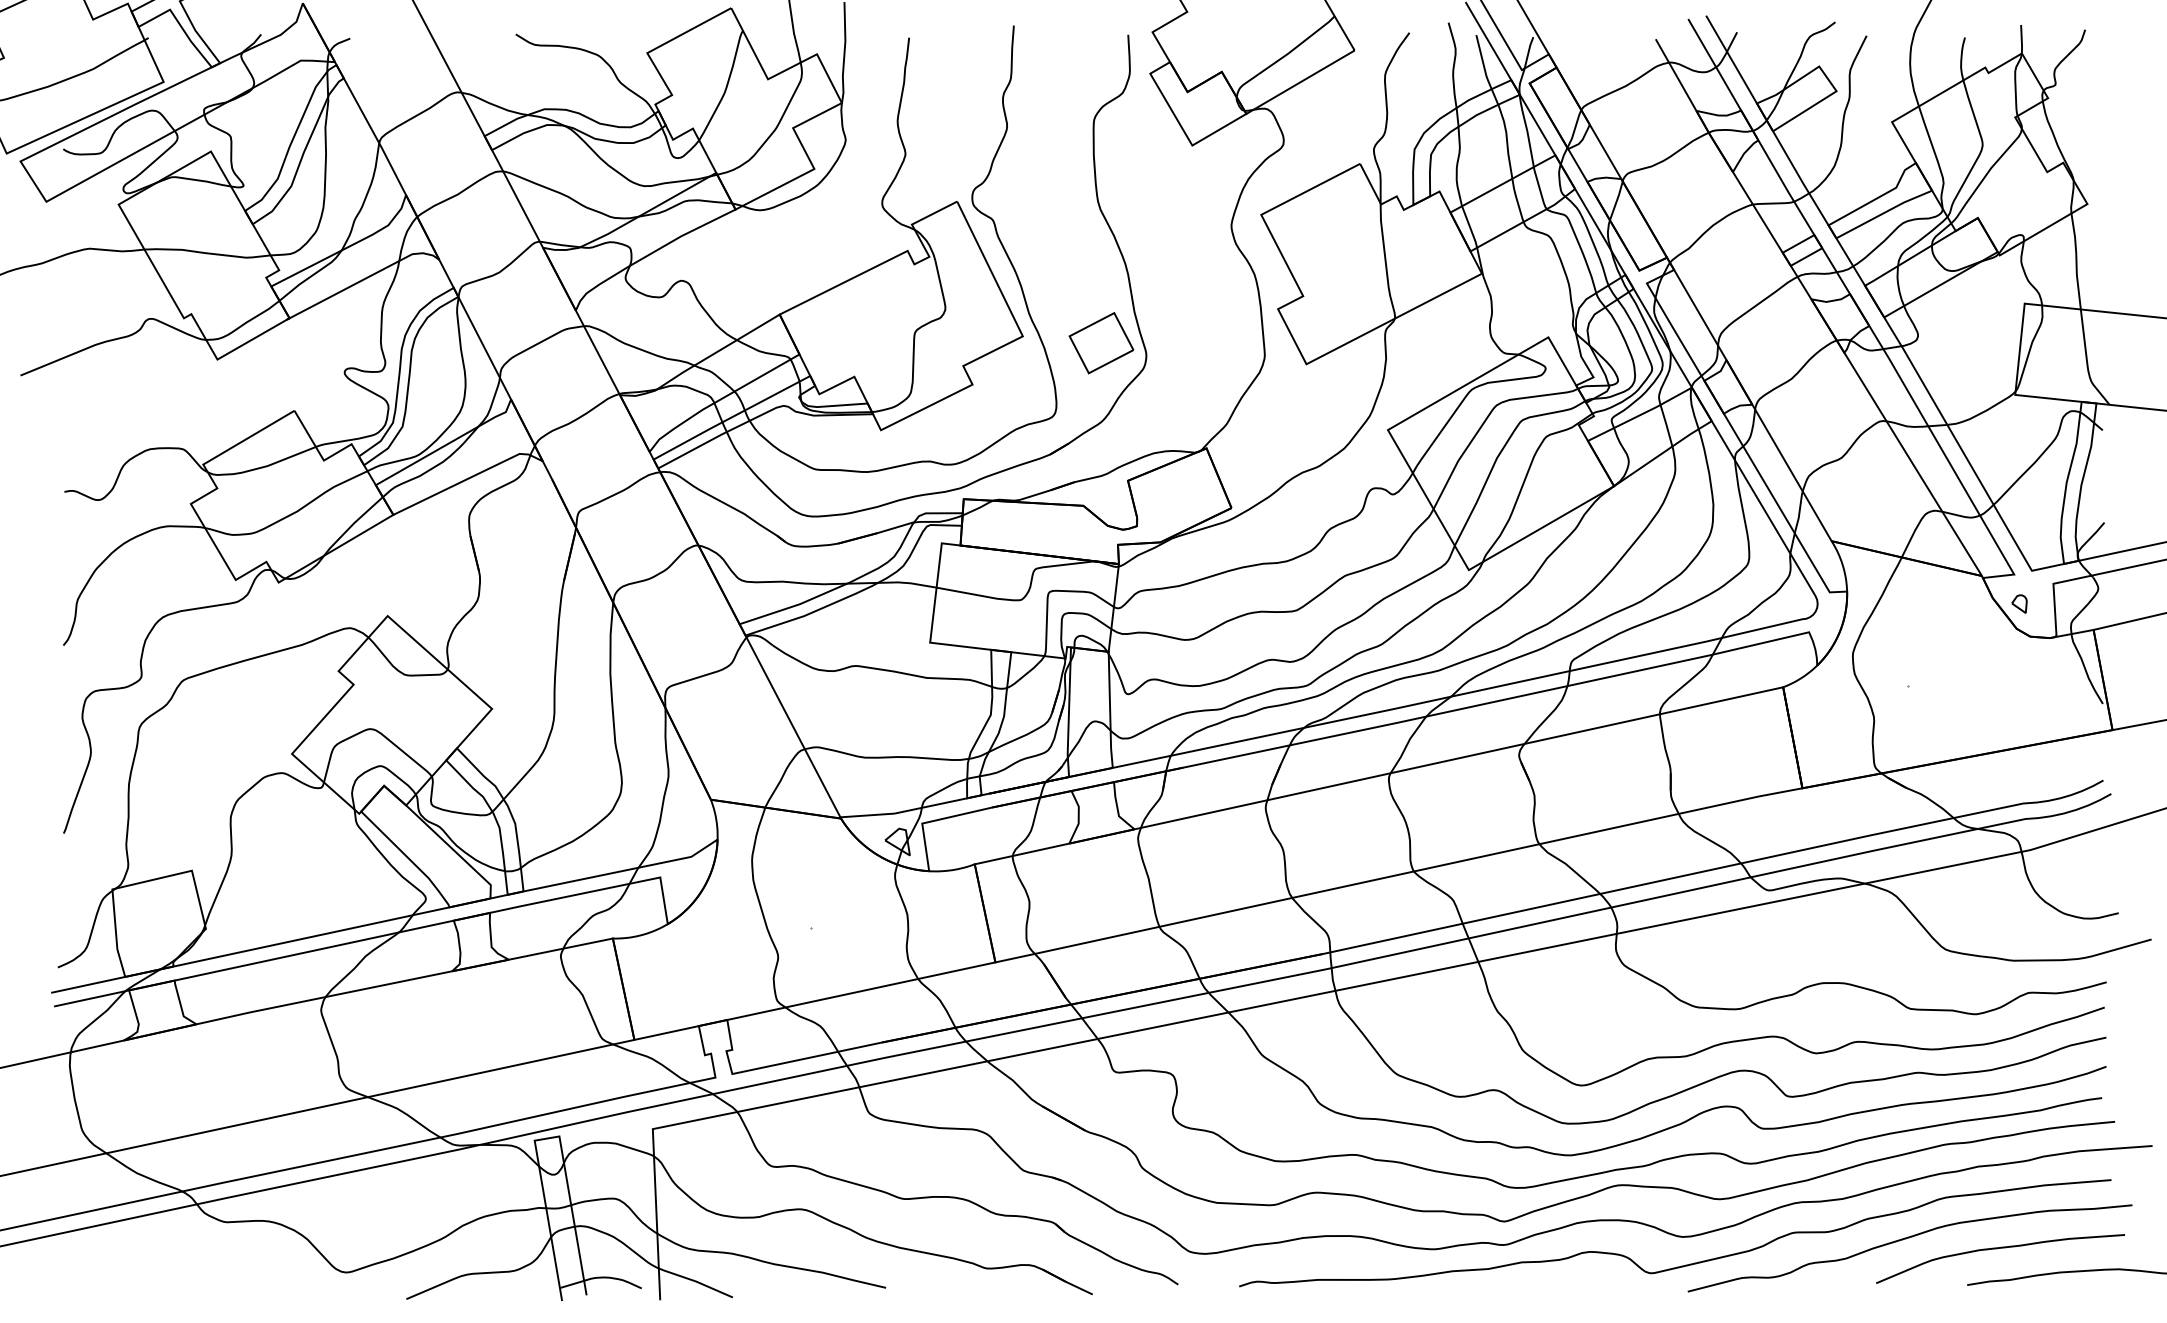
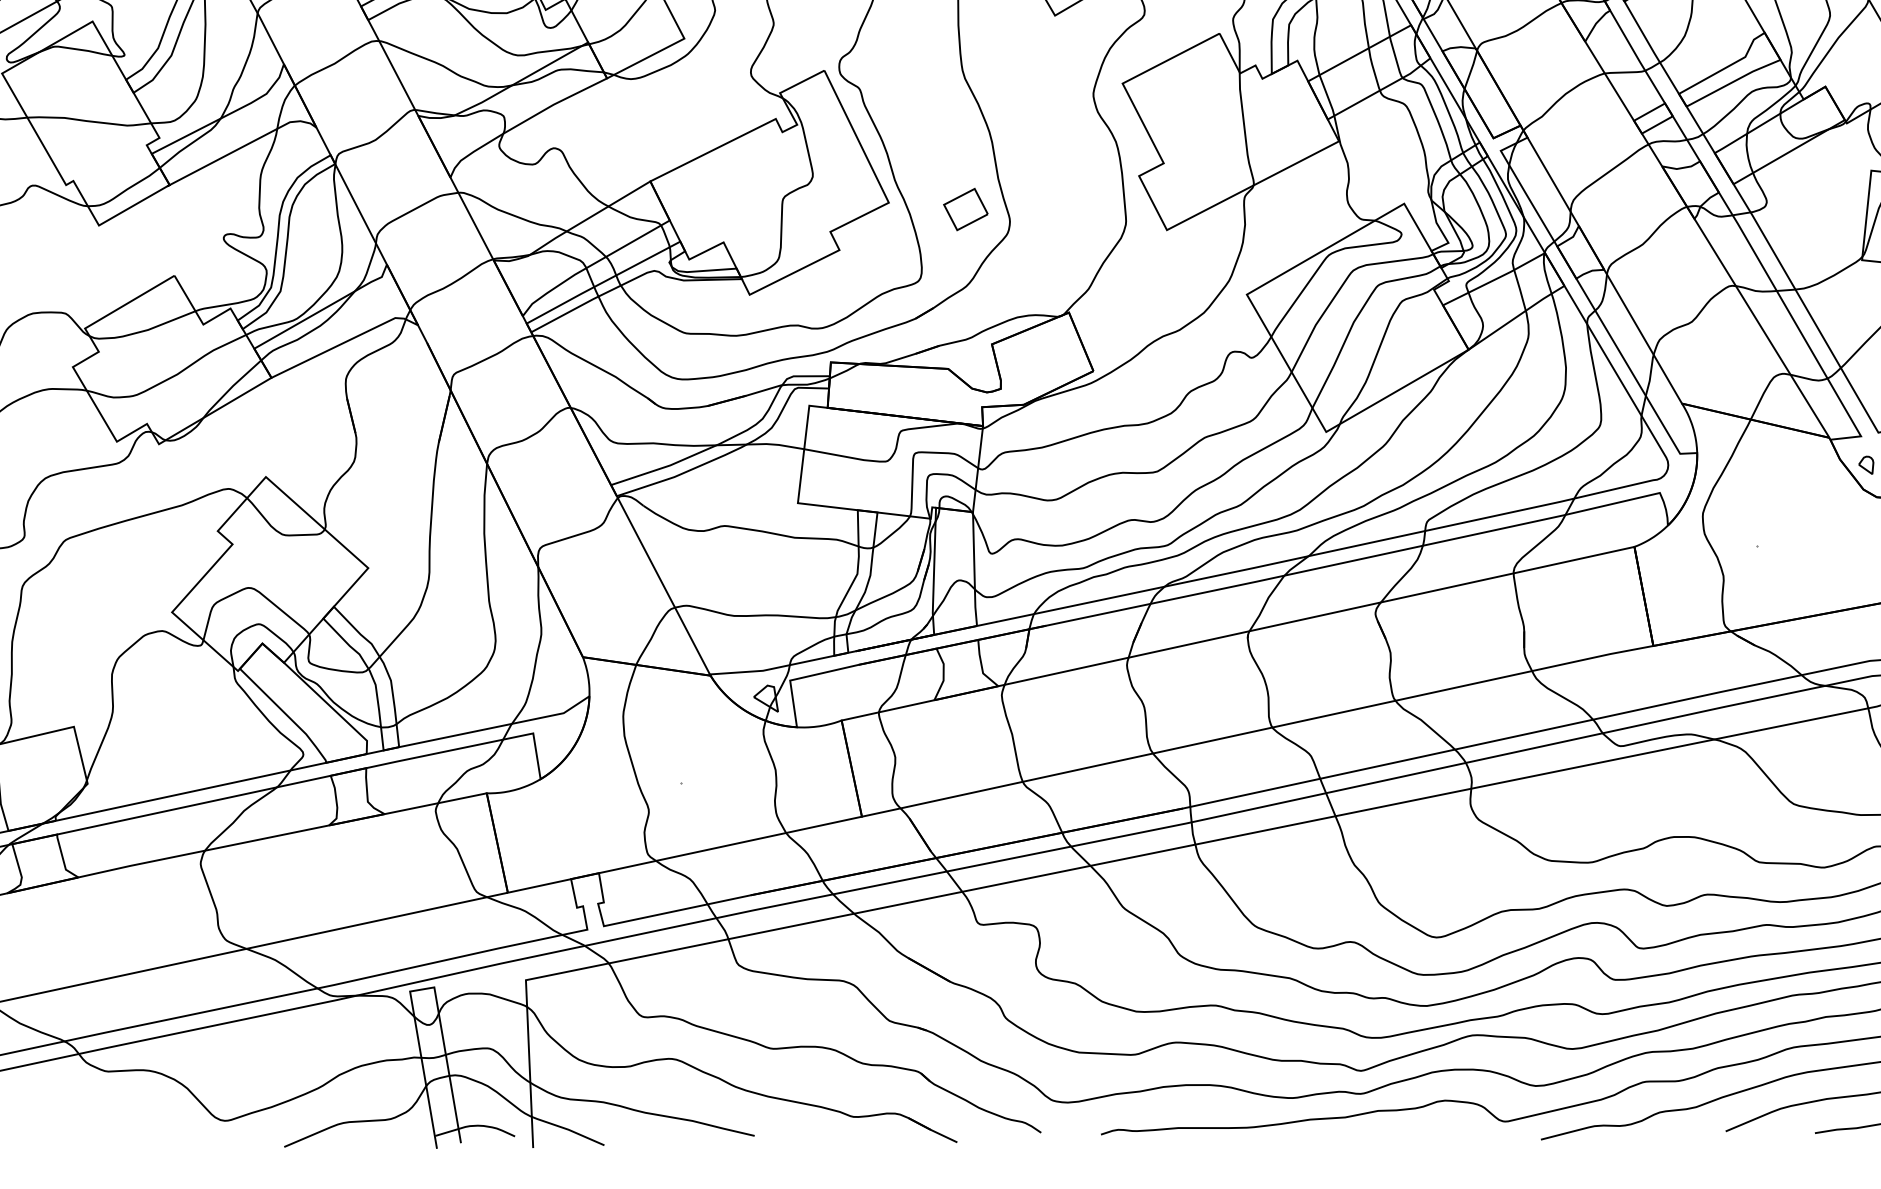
part: (1101, 343) -> (965, 209), size x0.7

